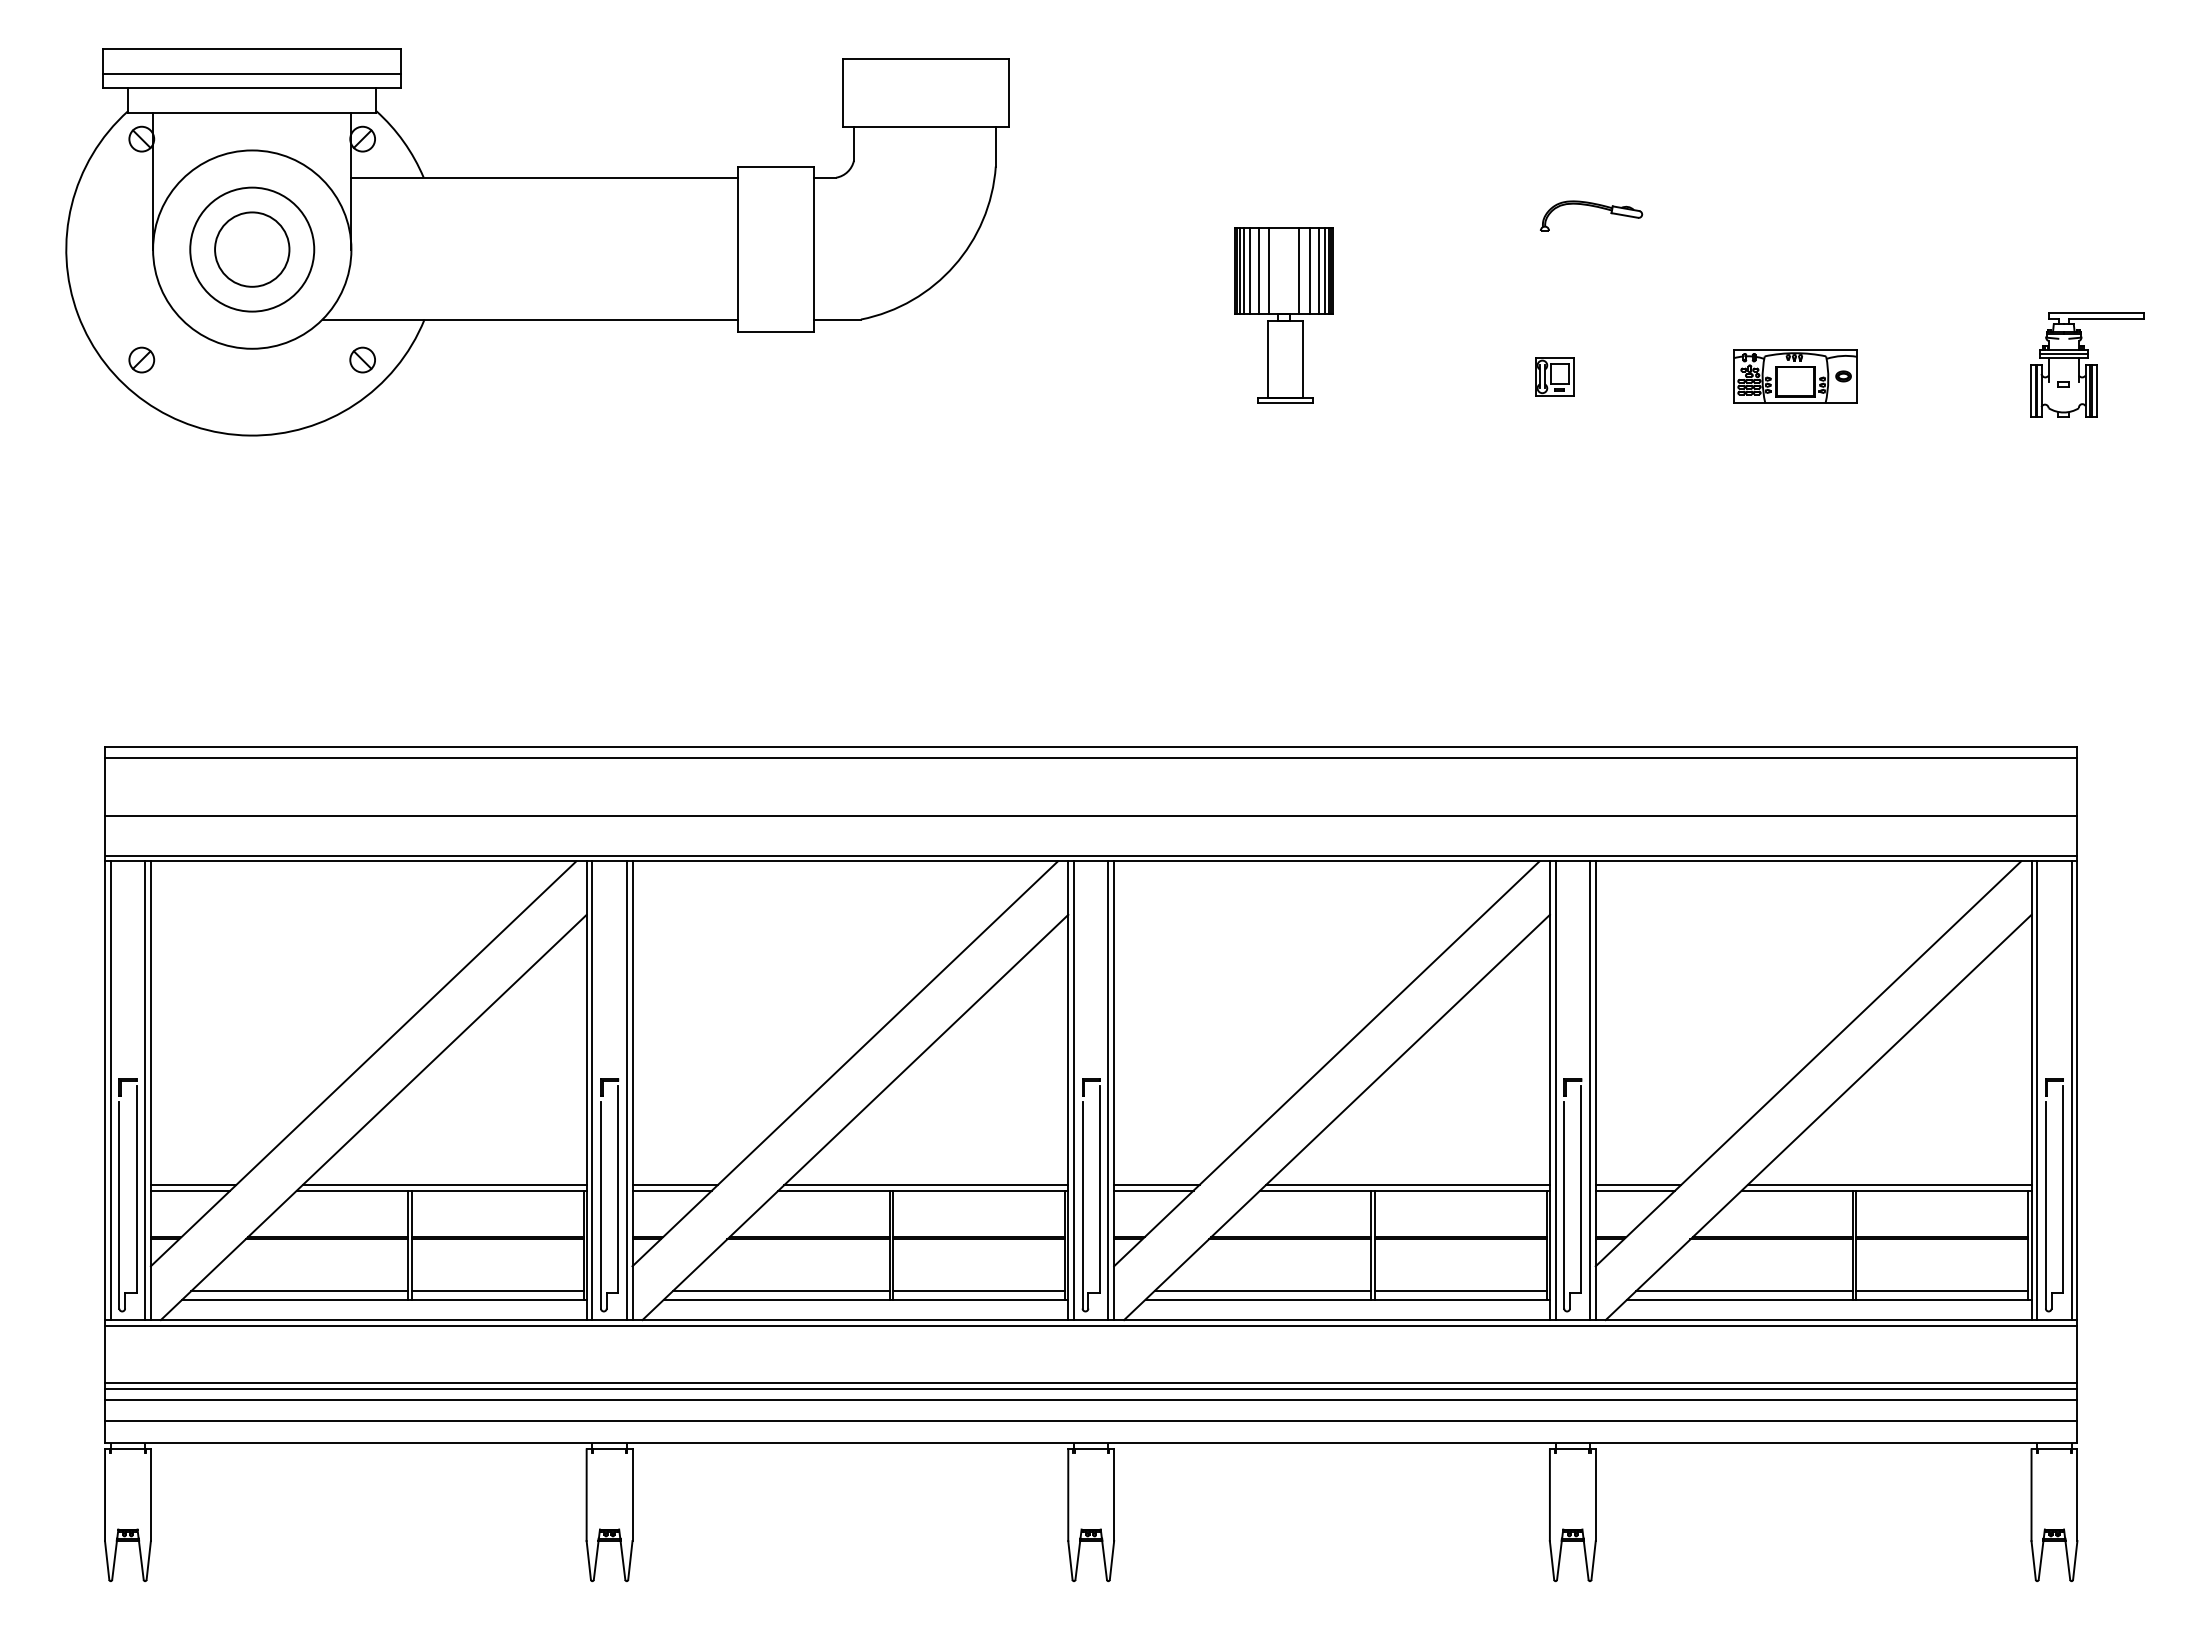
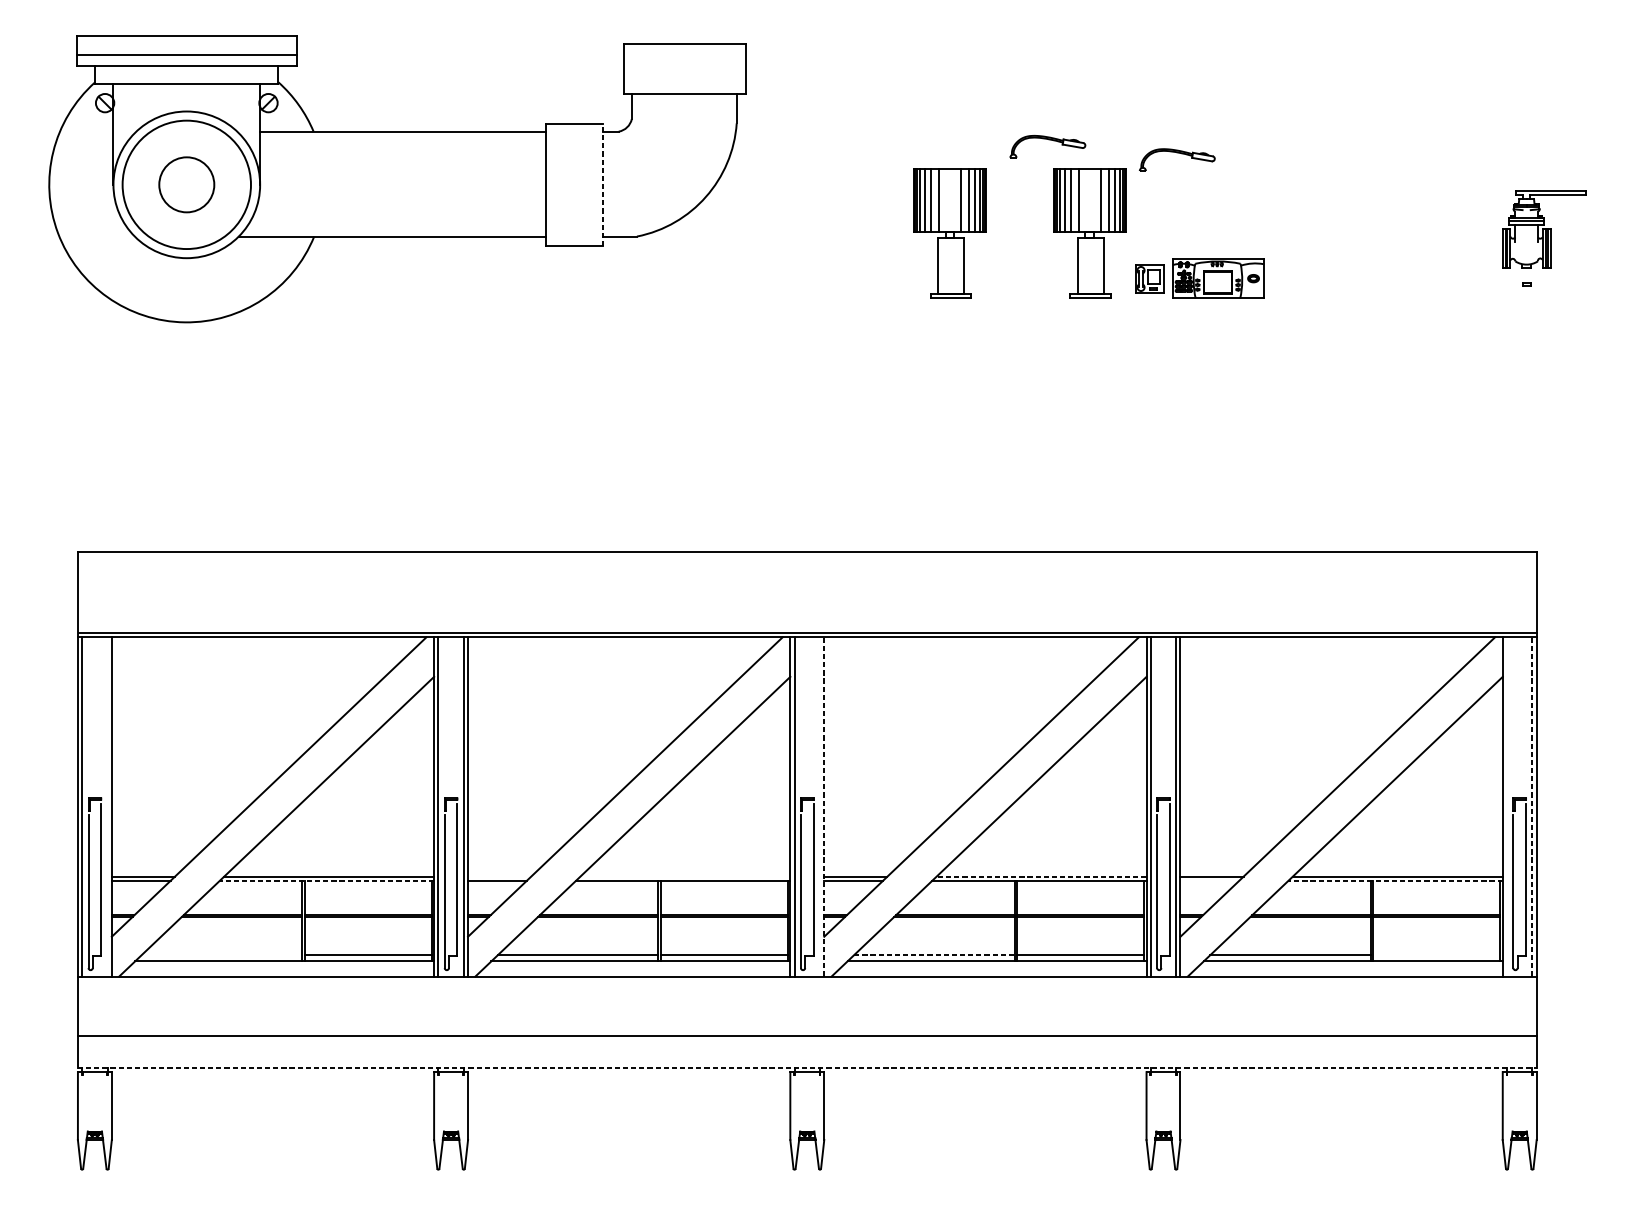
part: (1419, 189) -> (1050, 140), added
circle: (252, 249) -> (186, 184), size x1.4
line: (814, 249) -> (602, 184), solid -> dashed
part: (1472, 315) -> (1089, 233), added
part: (141, 359) -> (104, 266), removed
part: (362, 359) -> (268, 266), removed
part: (2087, 364) -> (1544, 229), moved
part: (1795, 376) -> (1217, 278), moved
line: (1091, 758) -> (807, 561), removed
line: (1091, 815) -> (807, 603), removed
line: (145, 1090) -> (107, 806), removed
line: (1108, 1090) -> (820, 806), removed
line: (1114, 1090) -> (824, 806), solid -> dashed
line: (2037, 1090) -> (1507, 806), removed
line: (2071, 1090) -> (1532, 806), solid -> dashed
line: (674, 1184) -> (499, 876), removed
line: (926, 1184) -> (685, 876), removed
line: (1407, 1184) -> (1041, 876), solid -> dashed
line: (441, 1190) -> (326, 880), solid -> dashed
line: (1635, 1190) -> (1209, 880), removed
line: (1886, 1190) -> (1395, 880), solid -> dashed
line: (299, 1291) -> (221, 955), removed
line: (1263, 1291) -> (934, 955), solid -> dashed
line: (1942, 1291) -> (1436, 955), removed
line: (1091, 1325) -> (807, 980), removed
line: (1091, 1383) -> (807, 1023), removed
line: (1091, 1388) -> (807, 1027), removed
line: (1091, 1420) -> (807, 1050), removed
line: (1091, 1443) -> (807, 1067), solid -> dashed

